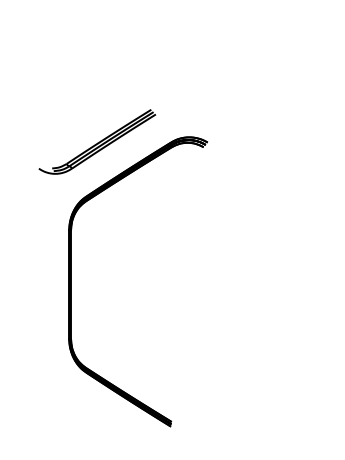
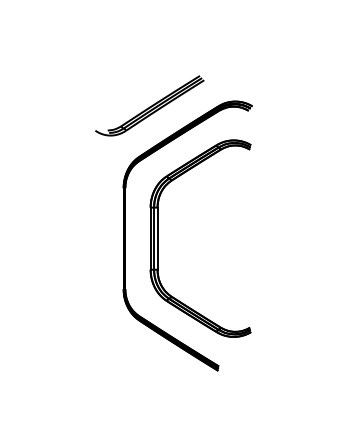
part: (106, 284) -> (158, 238), added

